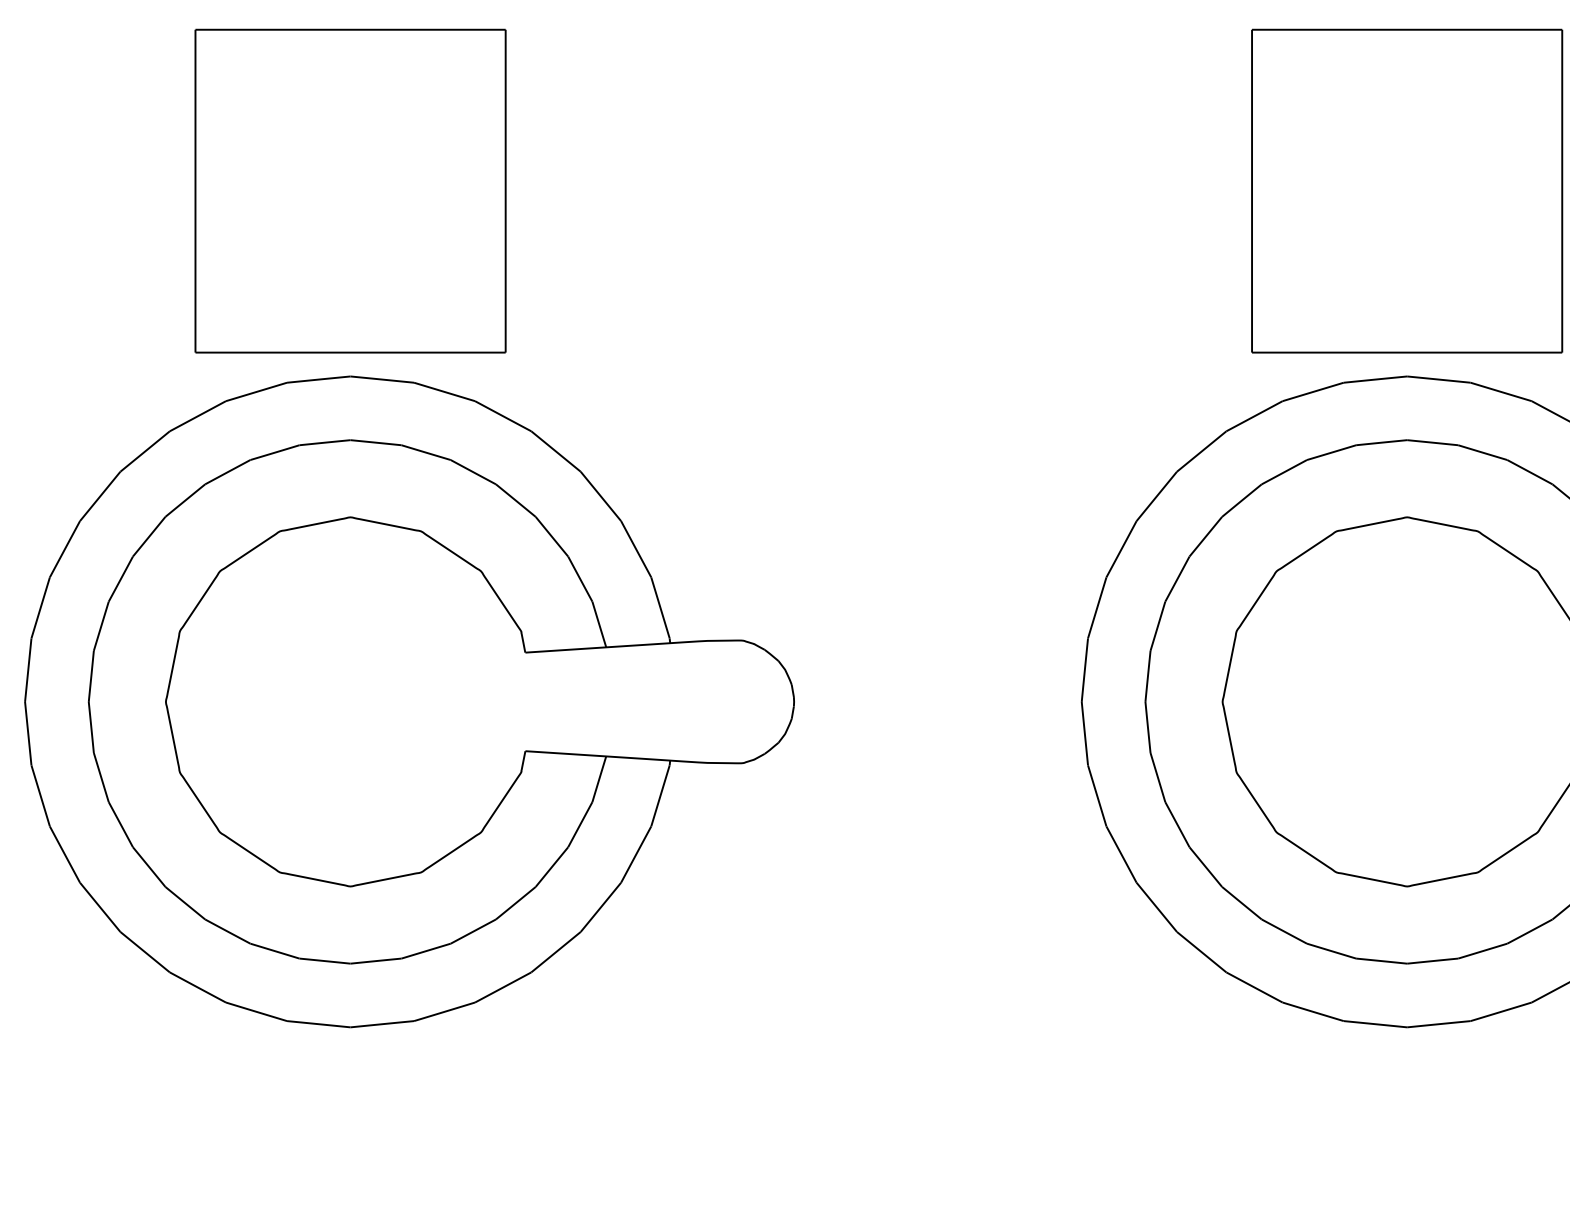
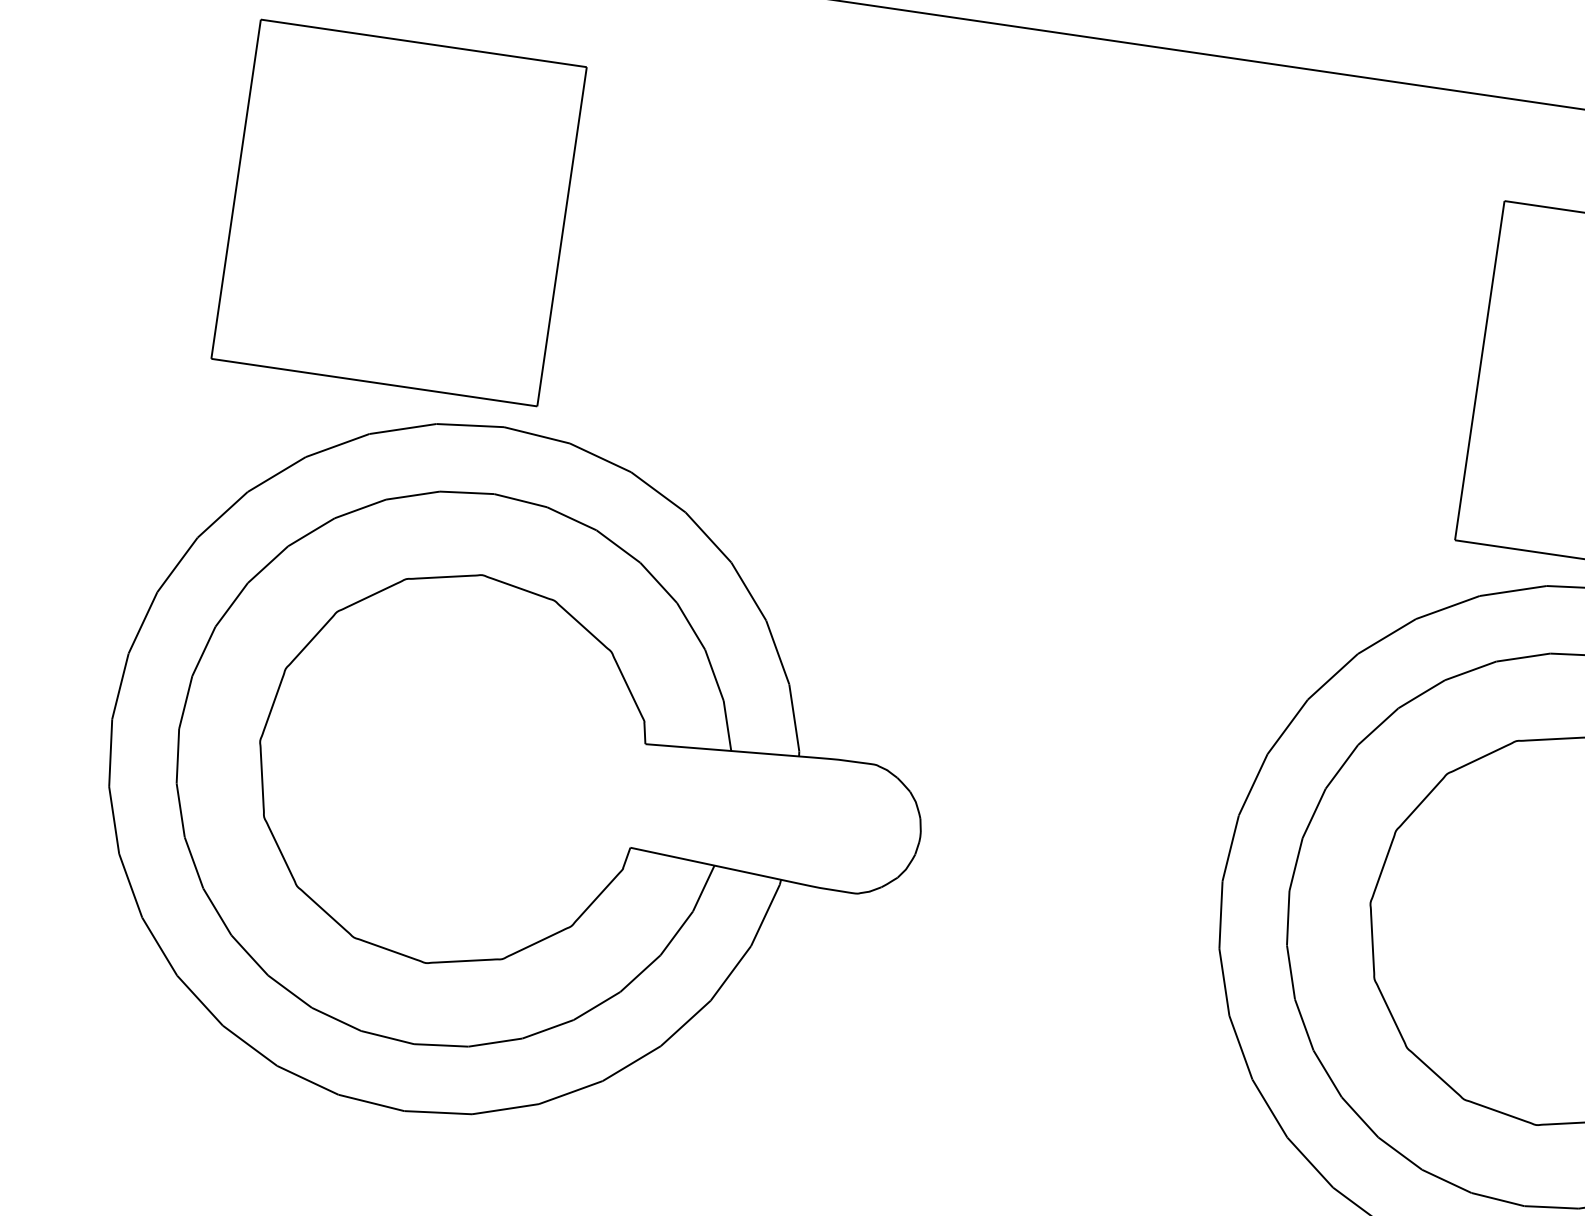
part: (350, 190) -> (399, 212), moved

